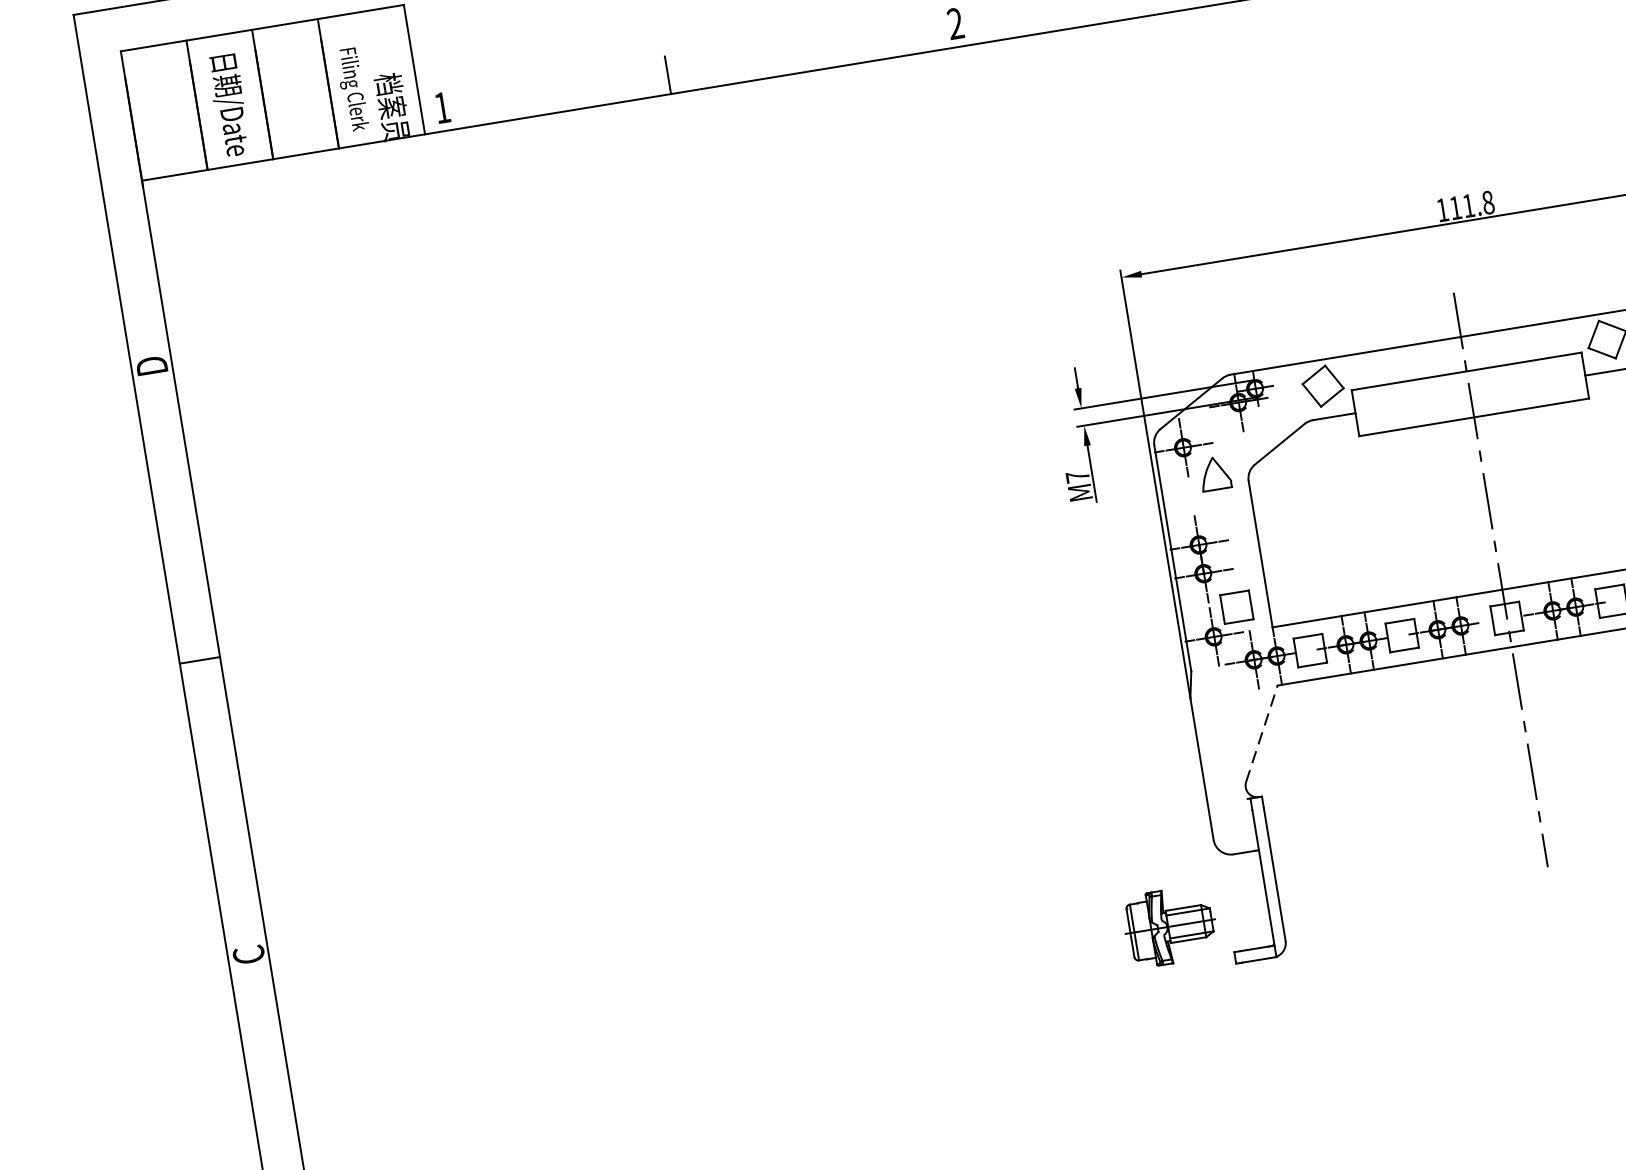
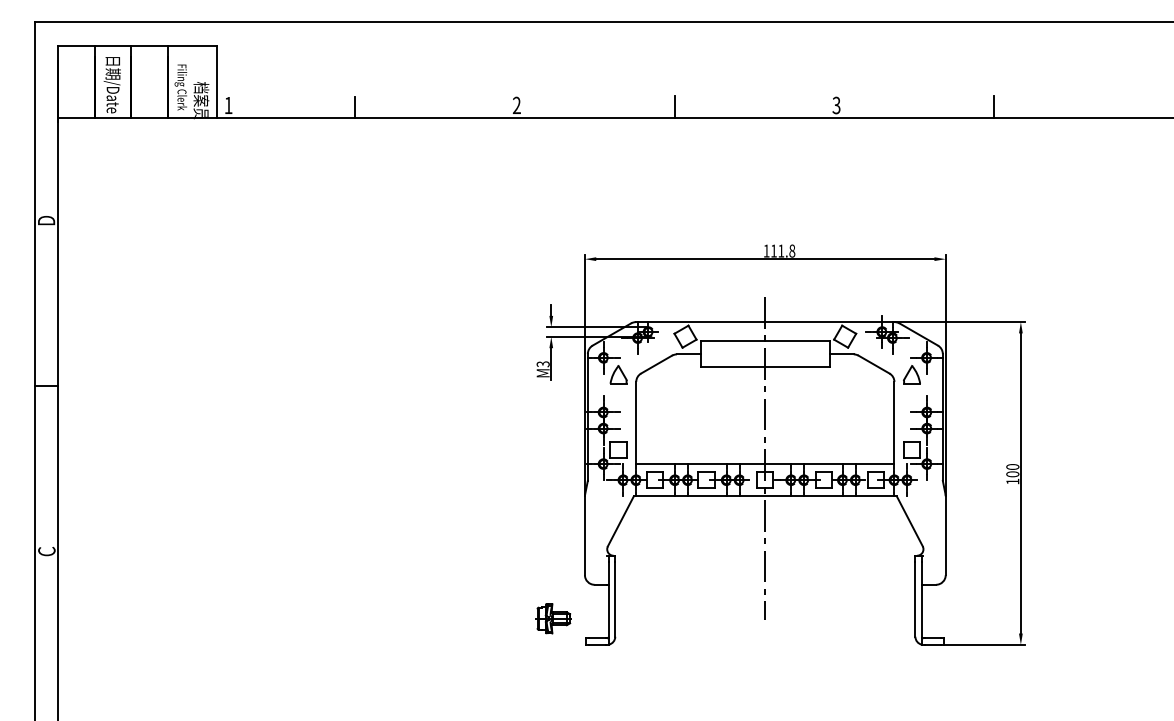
text: (1076, 477) -> (542, 364), M7 -> M3
line: (1262, 732) -> (621, 520), dashed -> solid
part: (1170, 926) -> (553, 618), size x0.71

